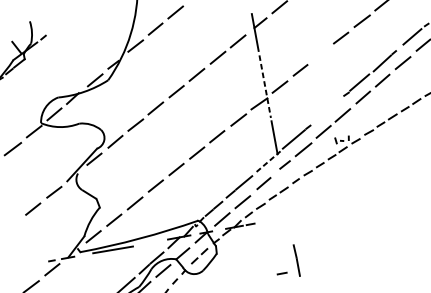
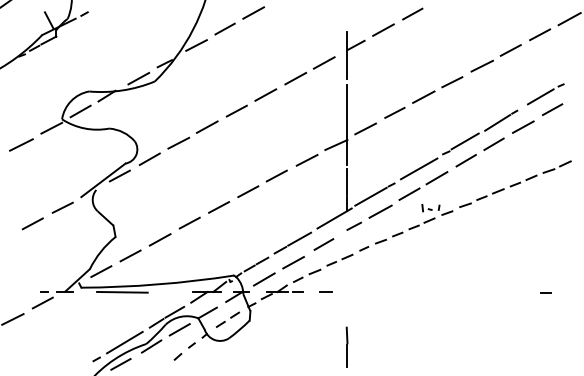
line: (320, 53) -> (423, 96), added
line: (265, 87) -> (347, 125), dashed -> solid
line: (327, 110) -> (418, 168), added
line: (268, 161) -> (334, 218), dashed -> solid
line: (281, 273) -> (325, 291), moved

